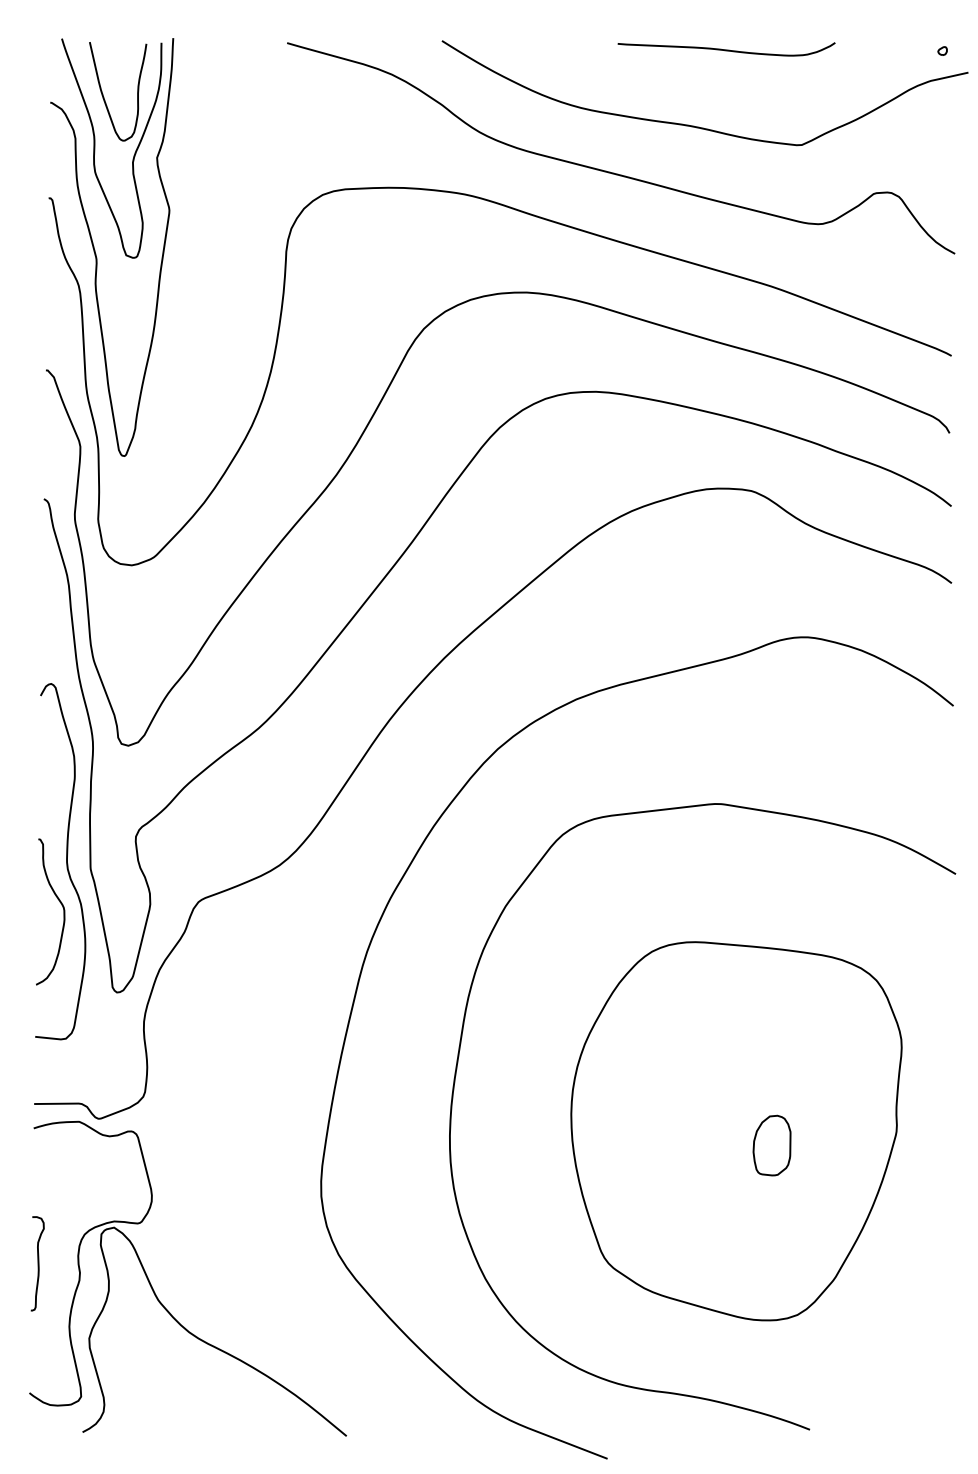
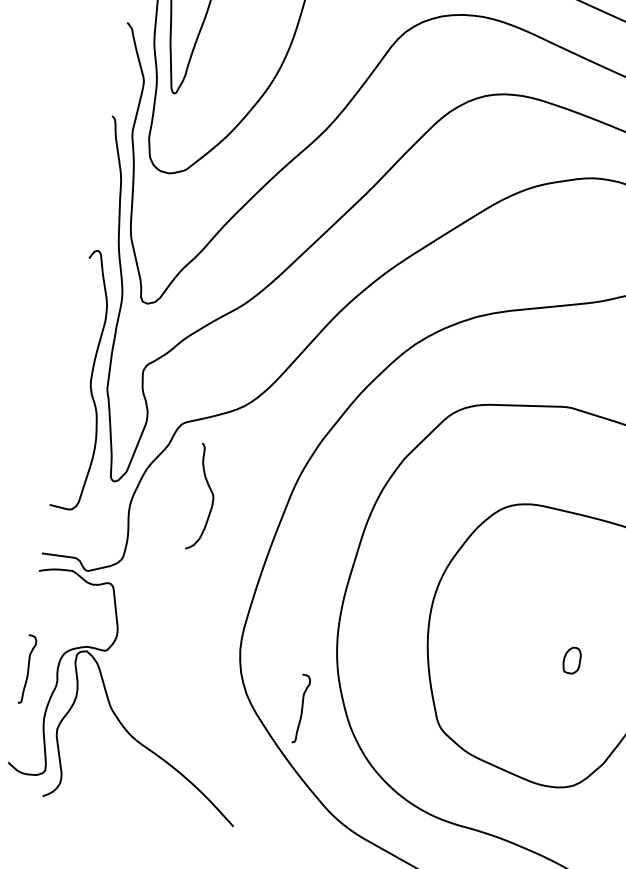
curve: (61, 905) -> (211, 493), moved
part: (771, 1145) -> (571, 660), size x0.6
curve: (415, 1263) -> (301, 708), added

